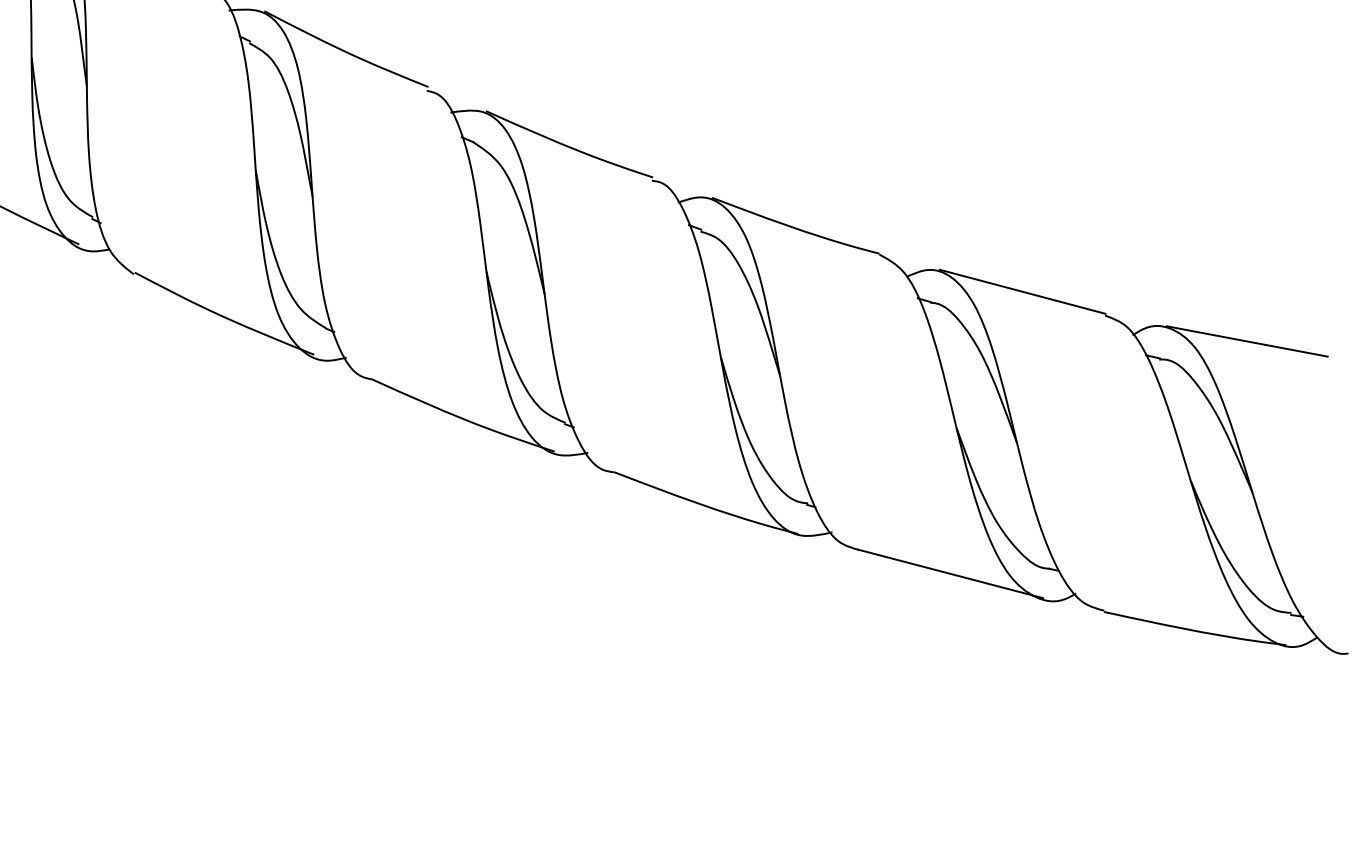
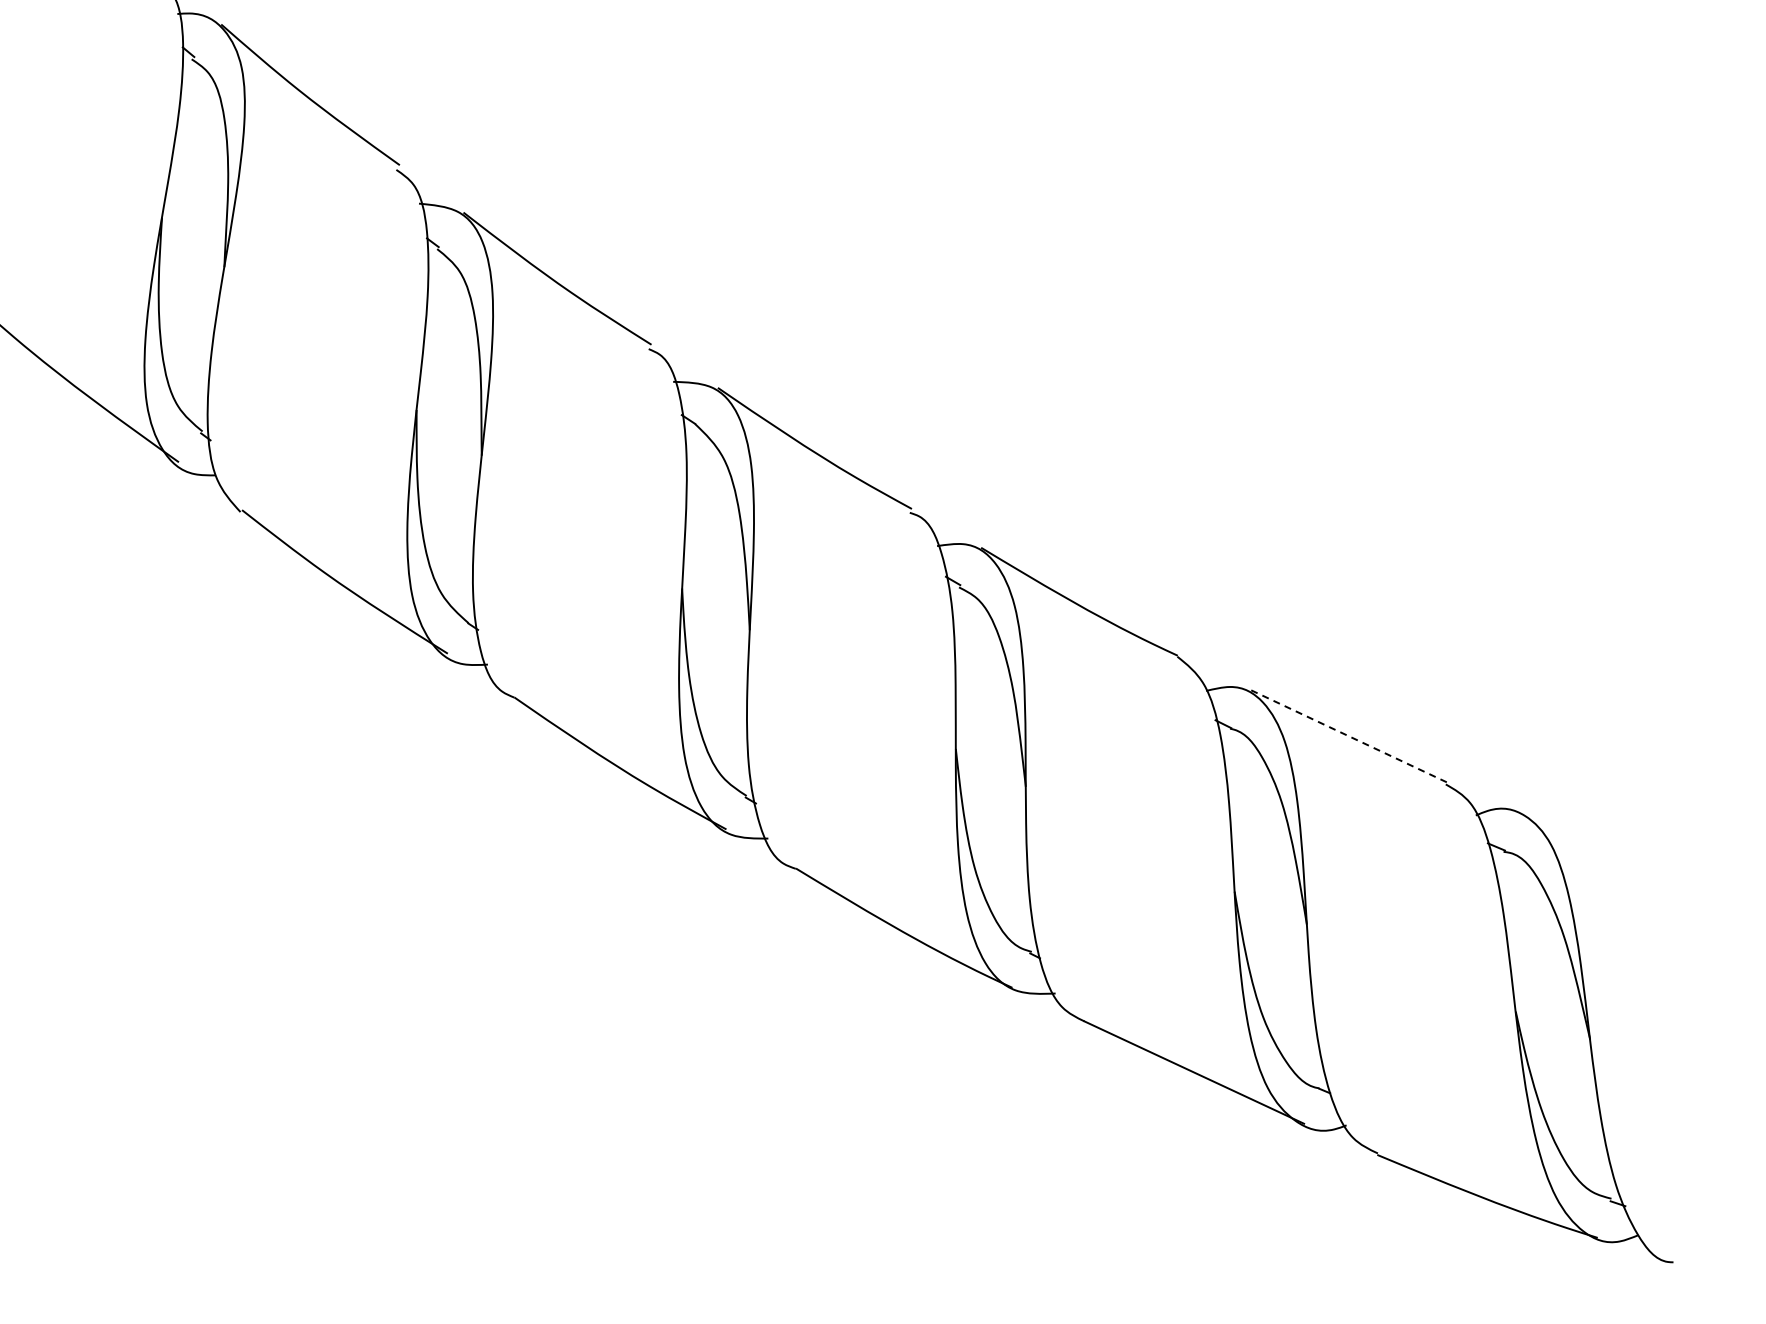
line: (1022, 291) -> (1348, 735), solid -> dashed
line: (1246, 341) -> (1617, 848), removed

